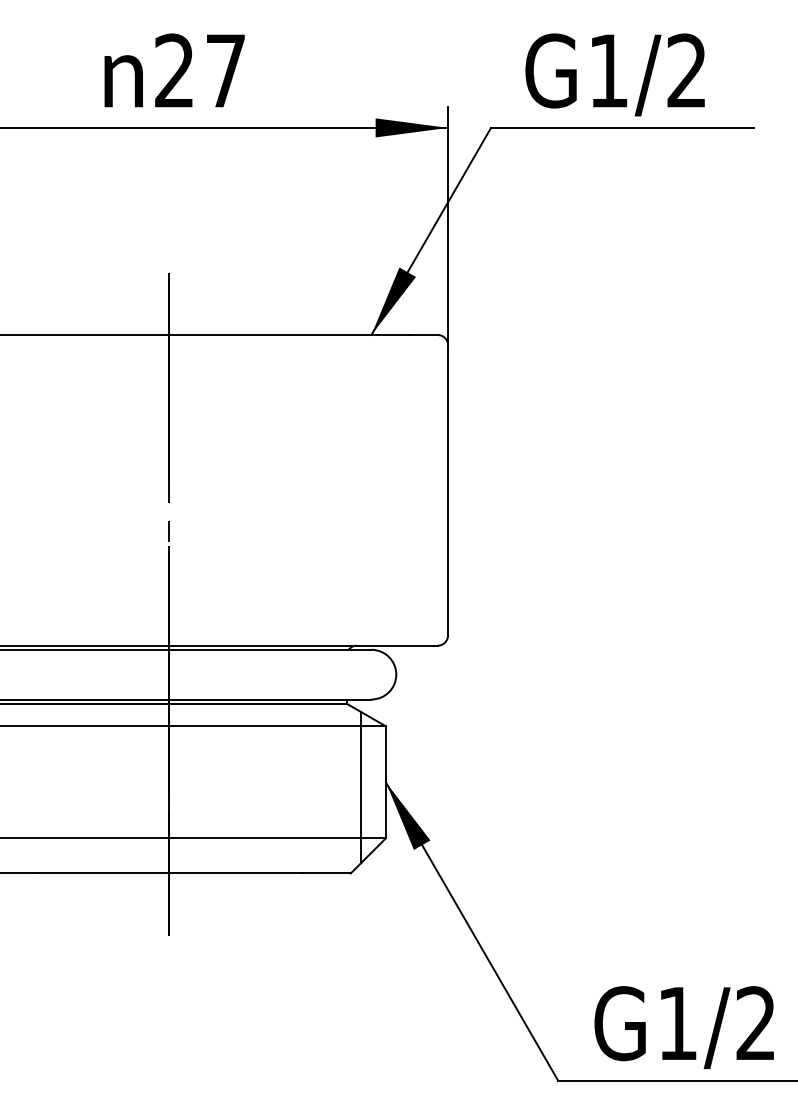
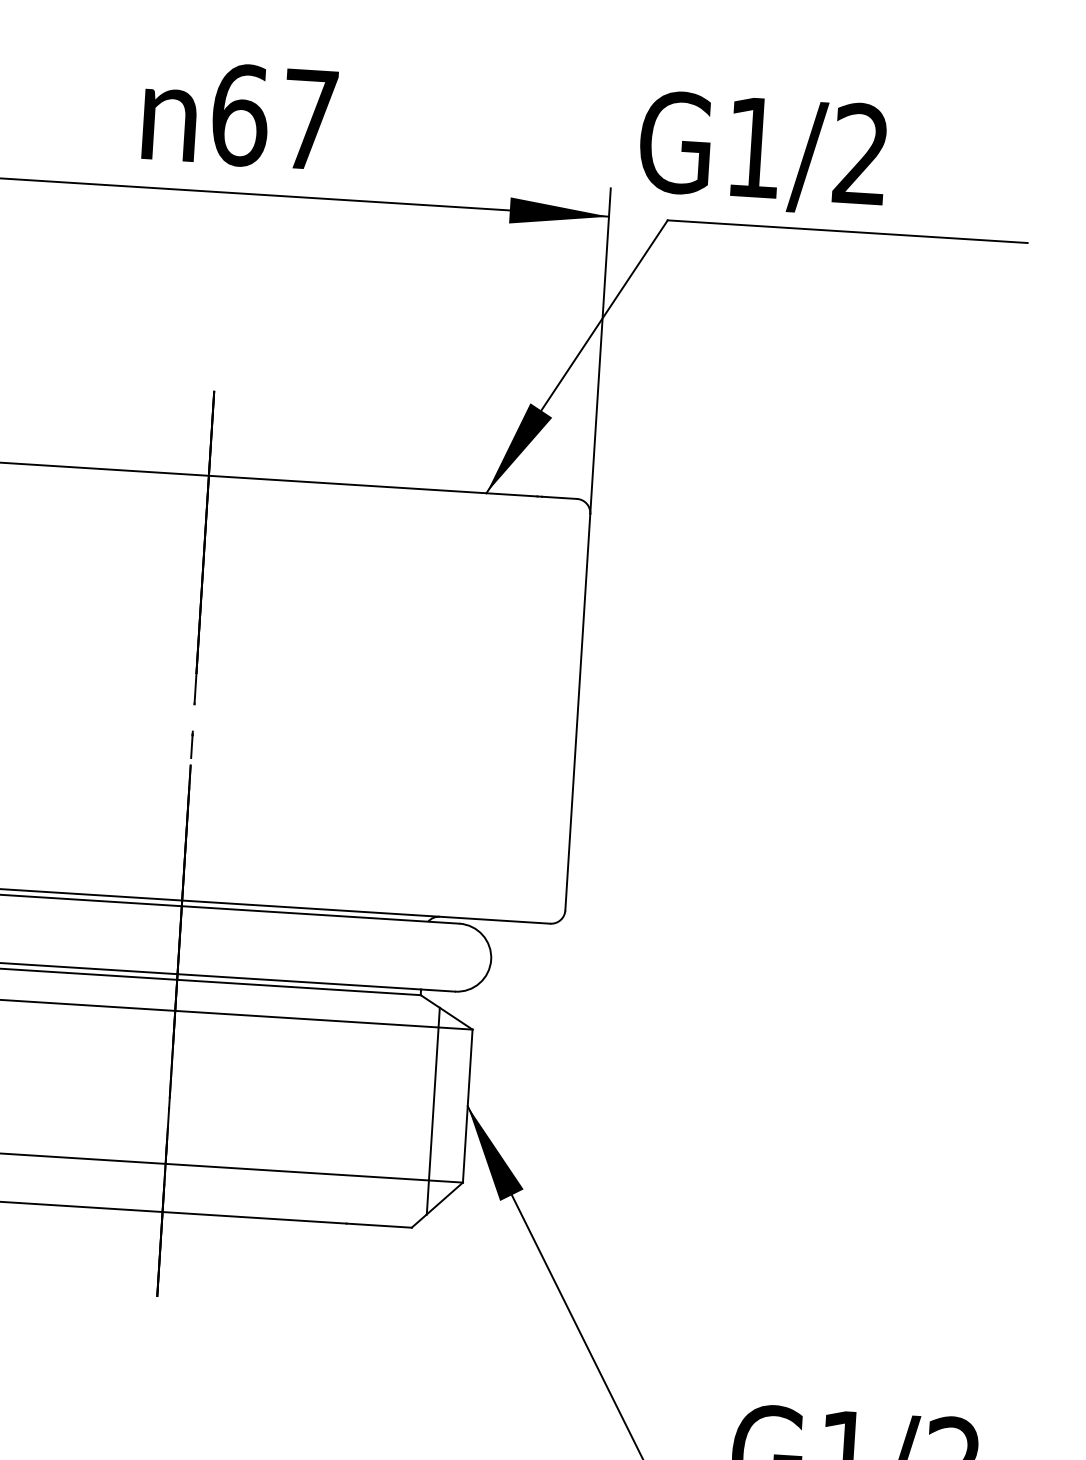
text: (174, 70) -> (239, 114), 27 -> 67
text: (614, 74) -> (761, 152), moved

